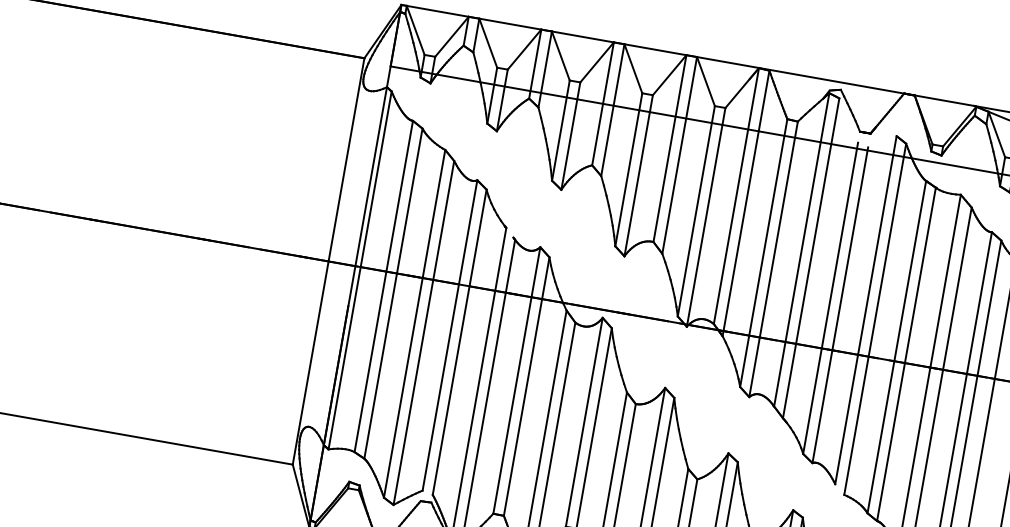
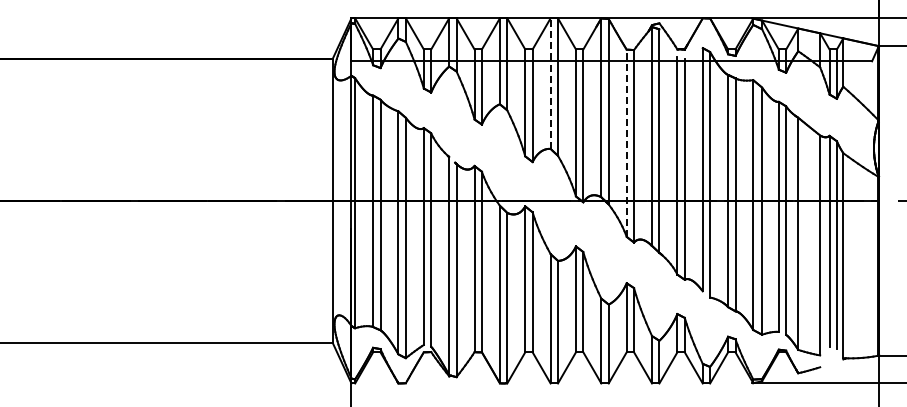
line: (669, 148) -> (550, 83), solid -> dashed
line: (763, 253) -> (626, 143), solid -> dashed

